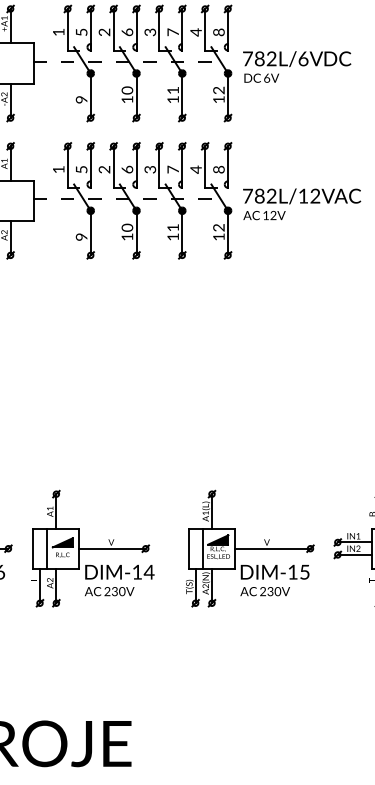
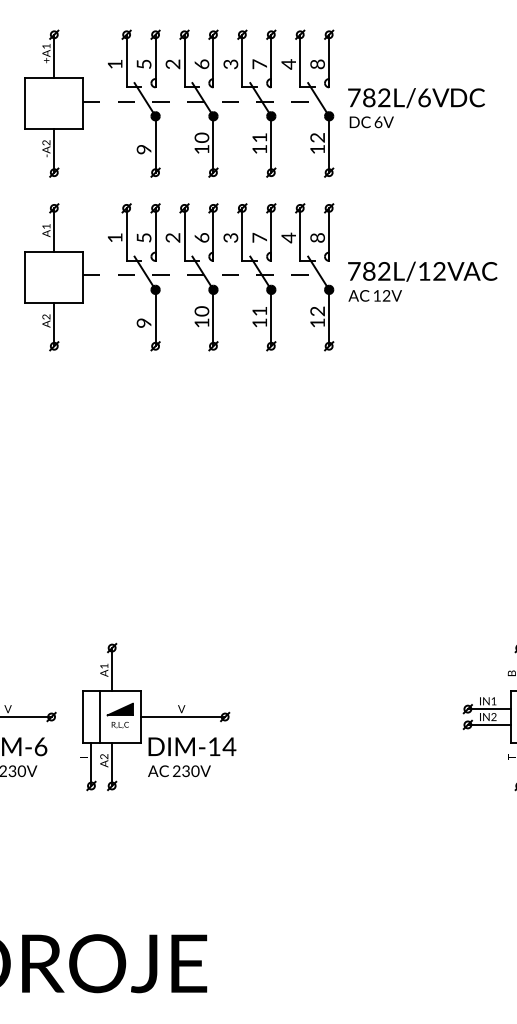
part: (249, 549) -> (356, 717), removed

